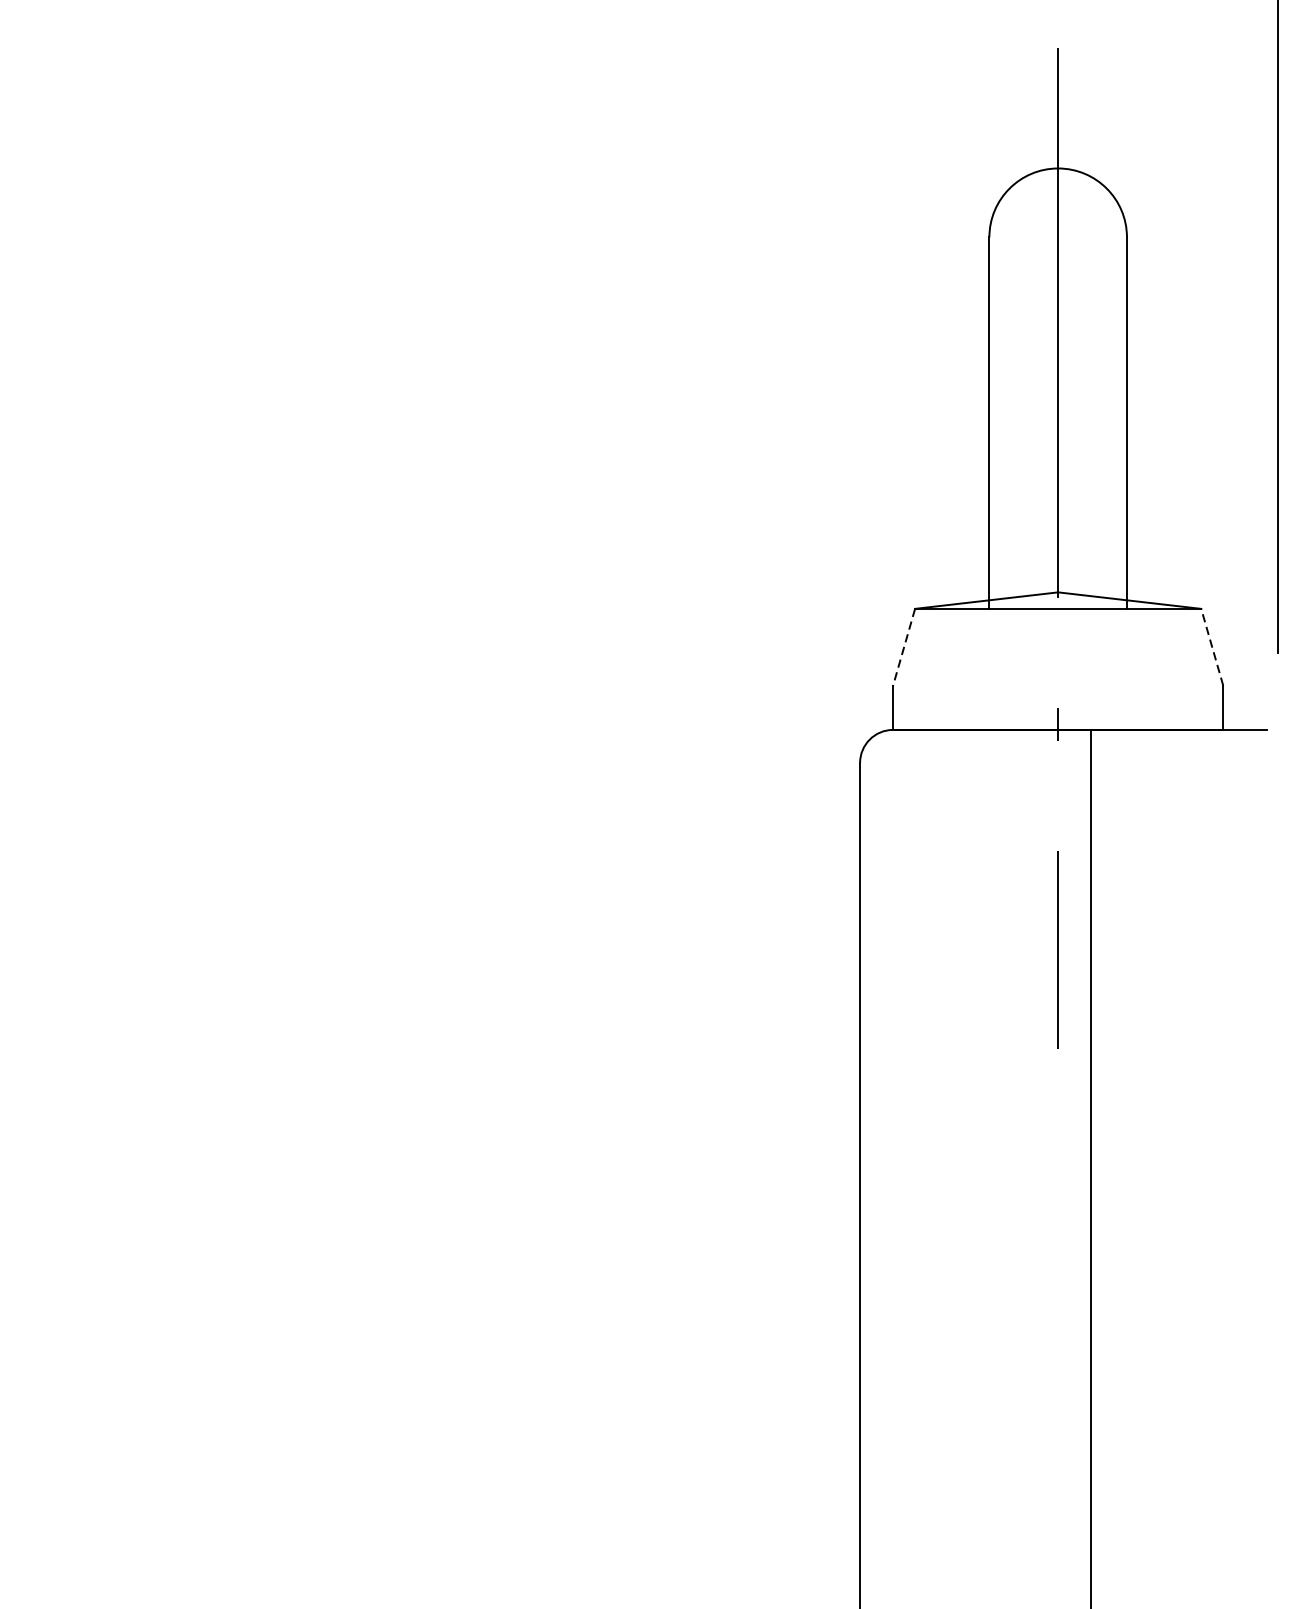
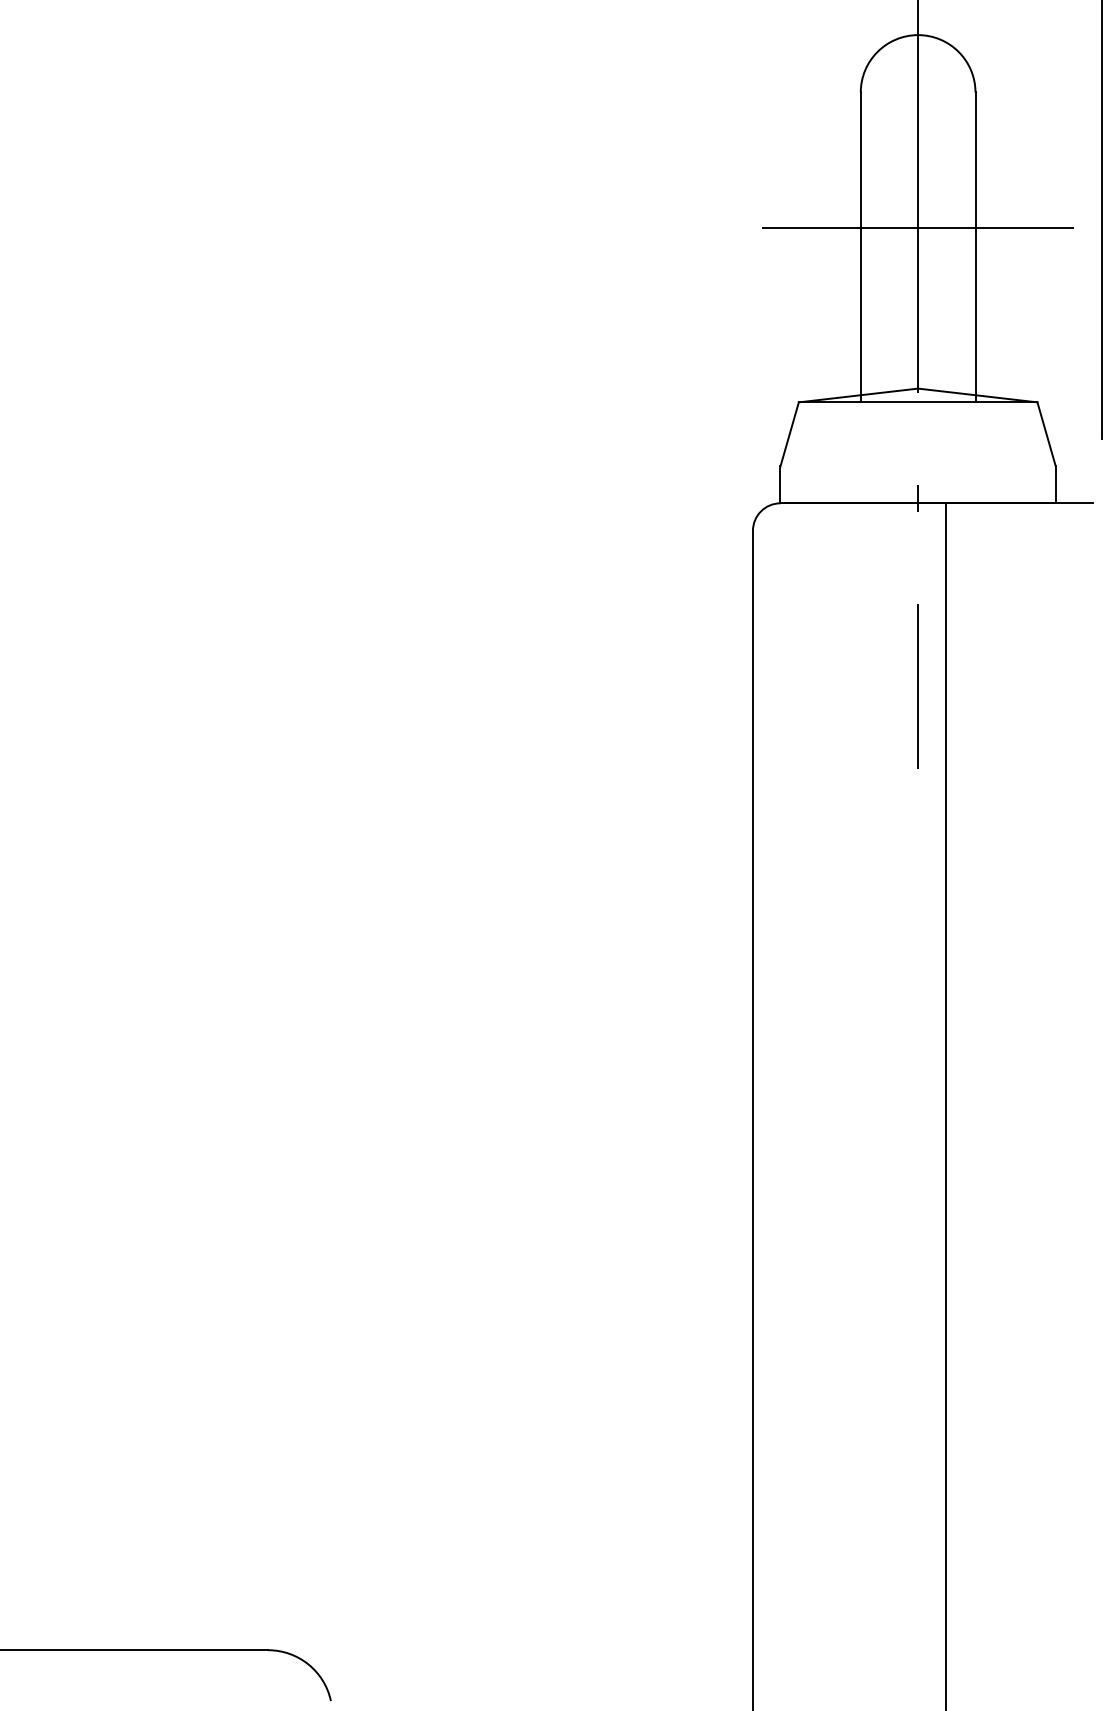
line: (1058, 400) -> (918, 228), added
line: (1212, 646) -> (1046, 433), dashed -> solid
line: (903, 647) -> (789, 434), dashed -> solid

